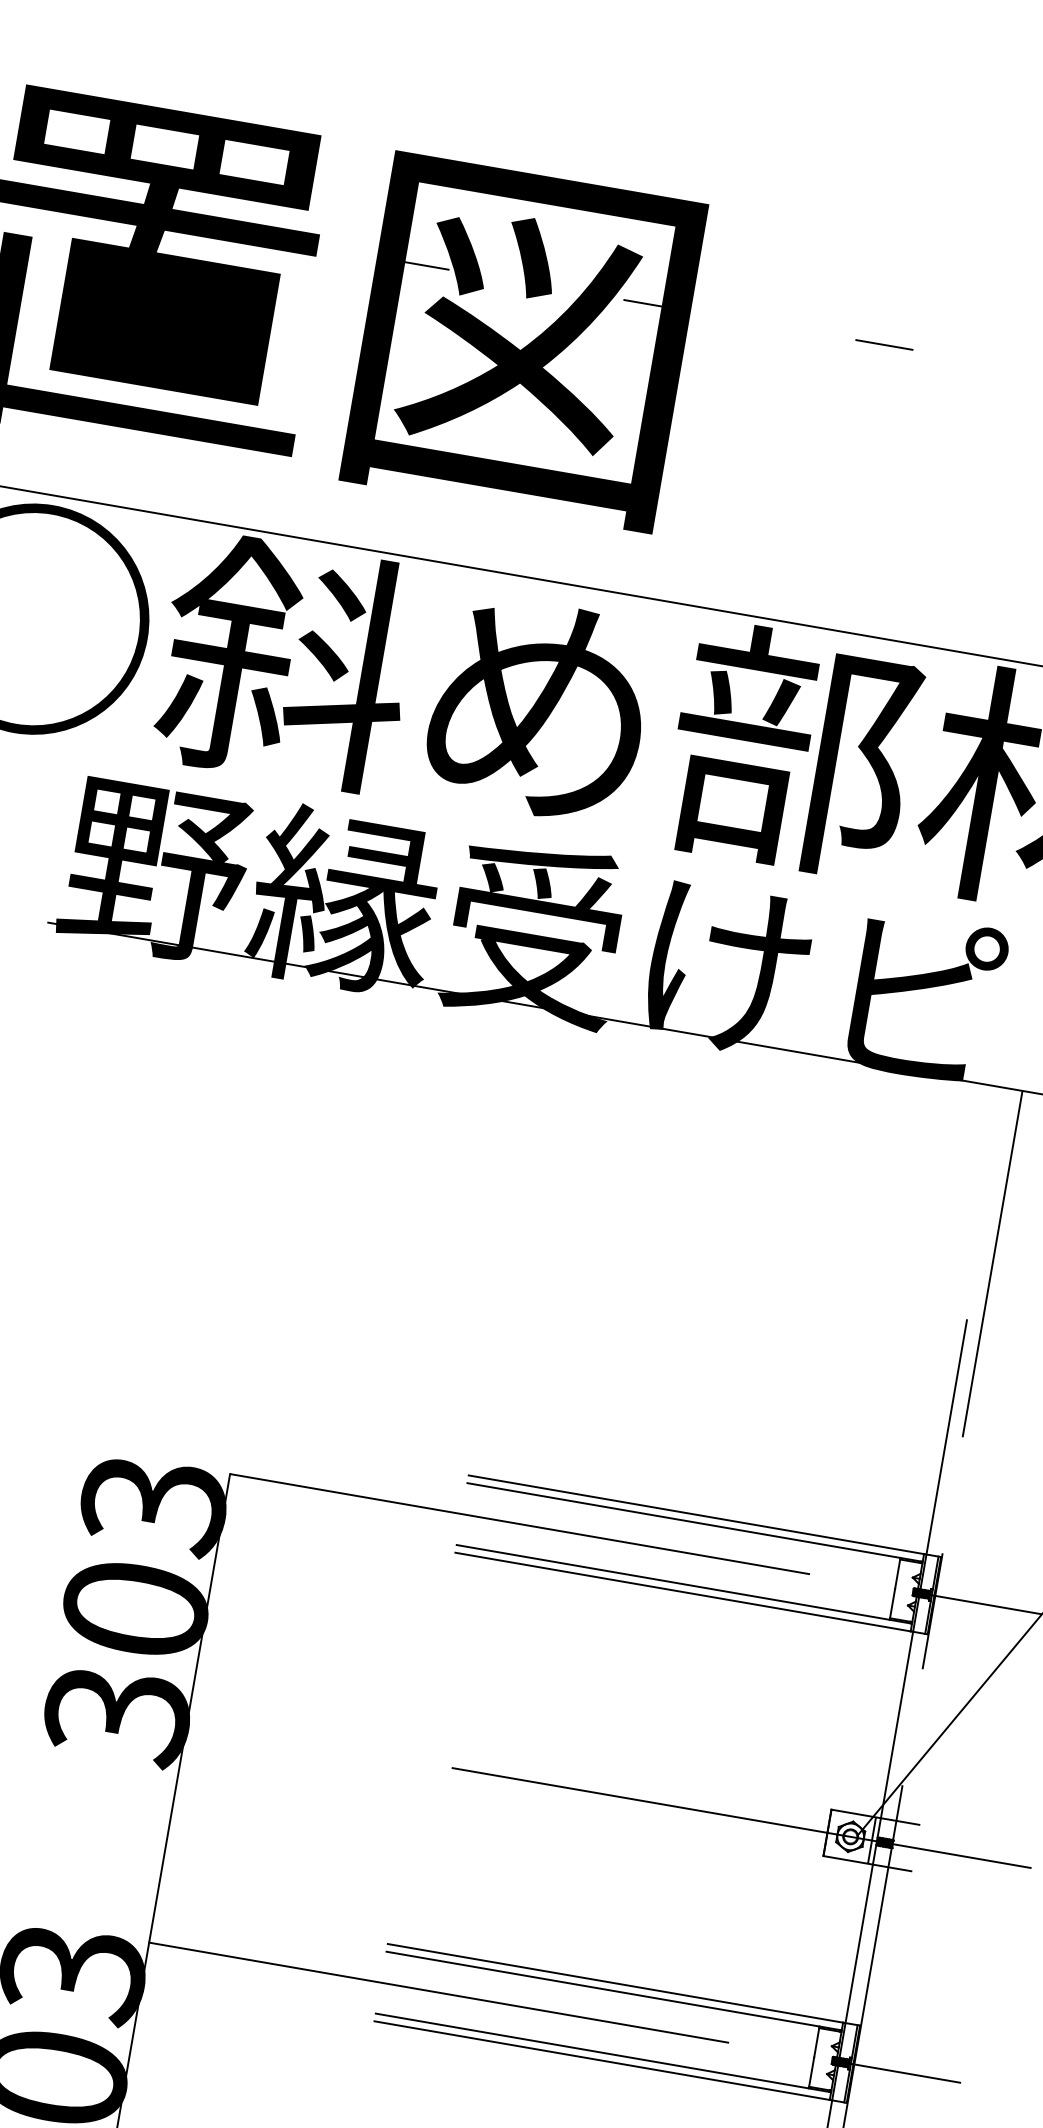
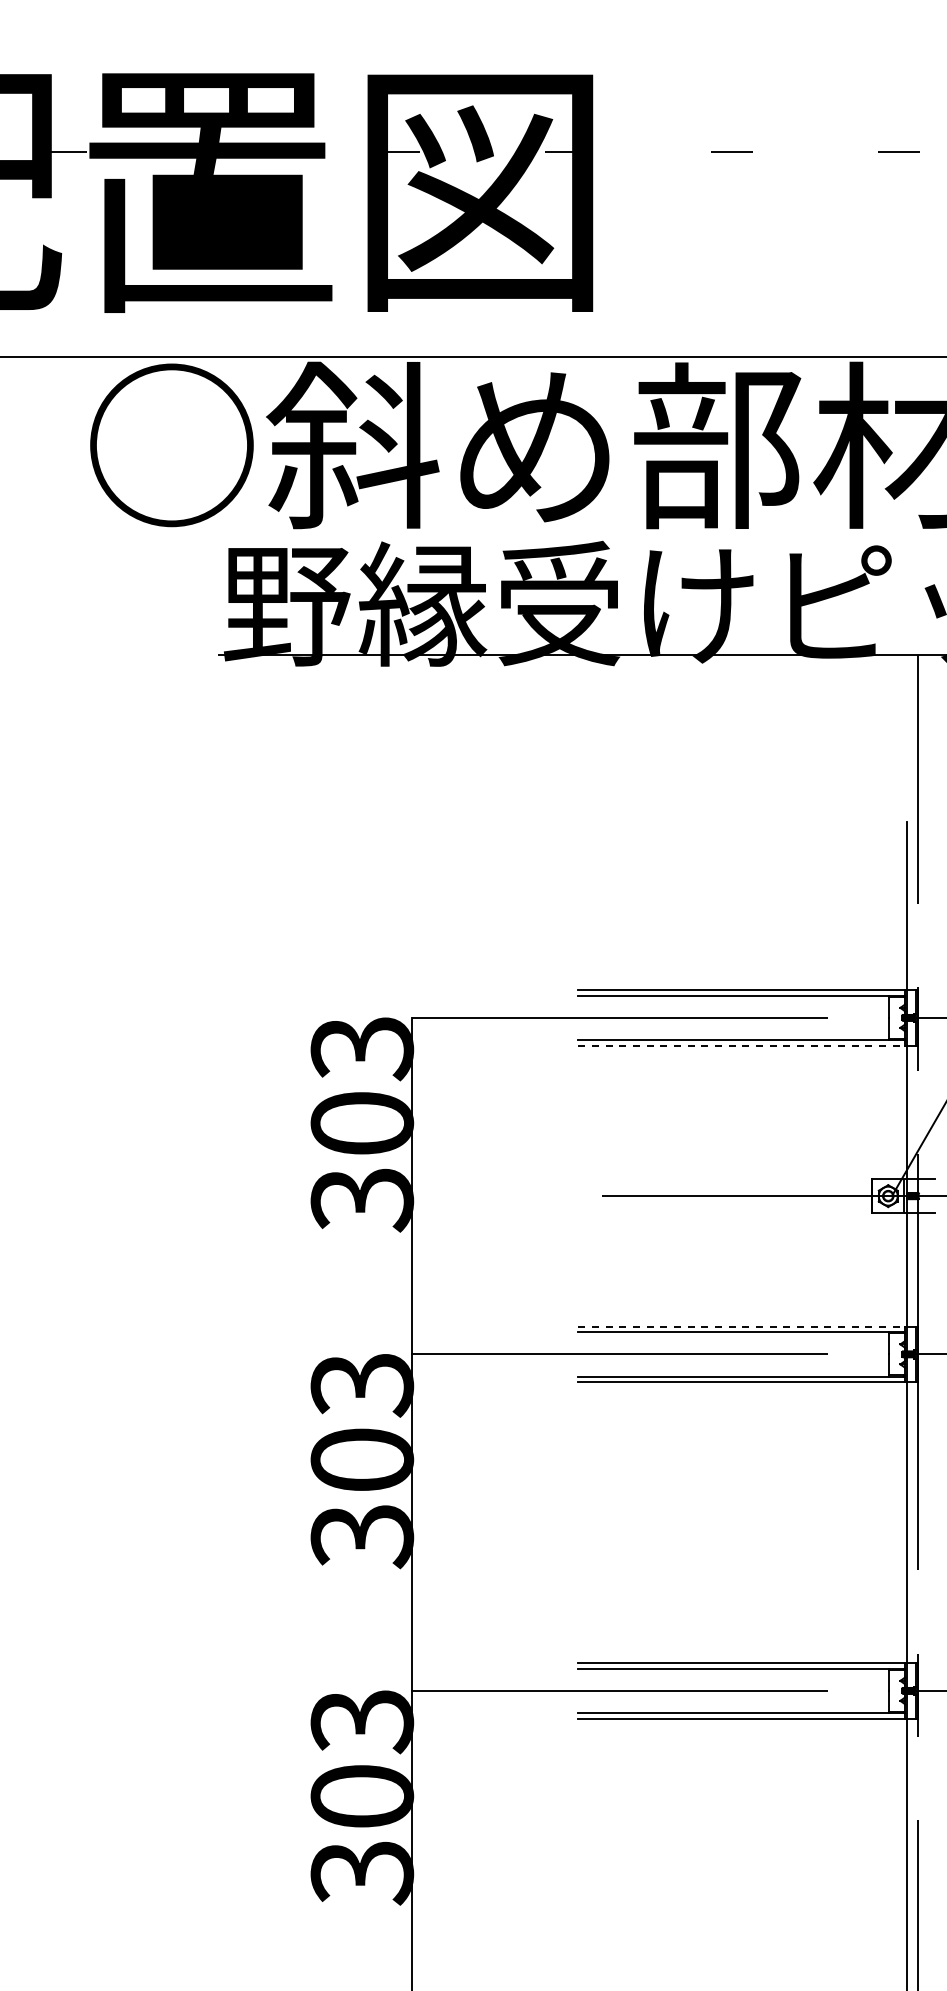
line: (683, 1592) -> (742, 1045), solid -> dashed
line: (616, 1983) -> (742, 1326), solid -> dashed

